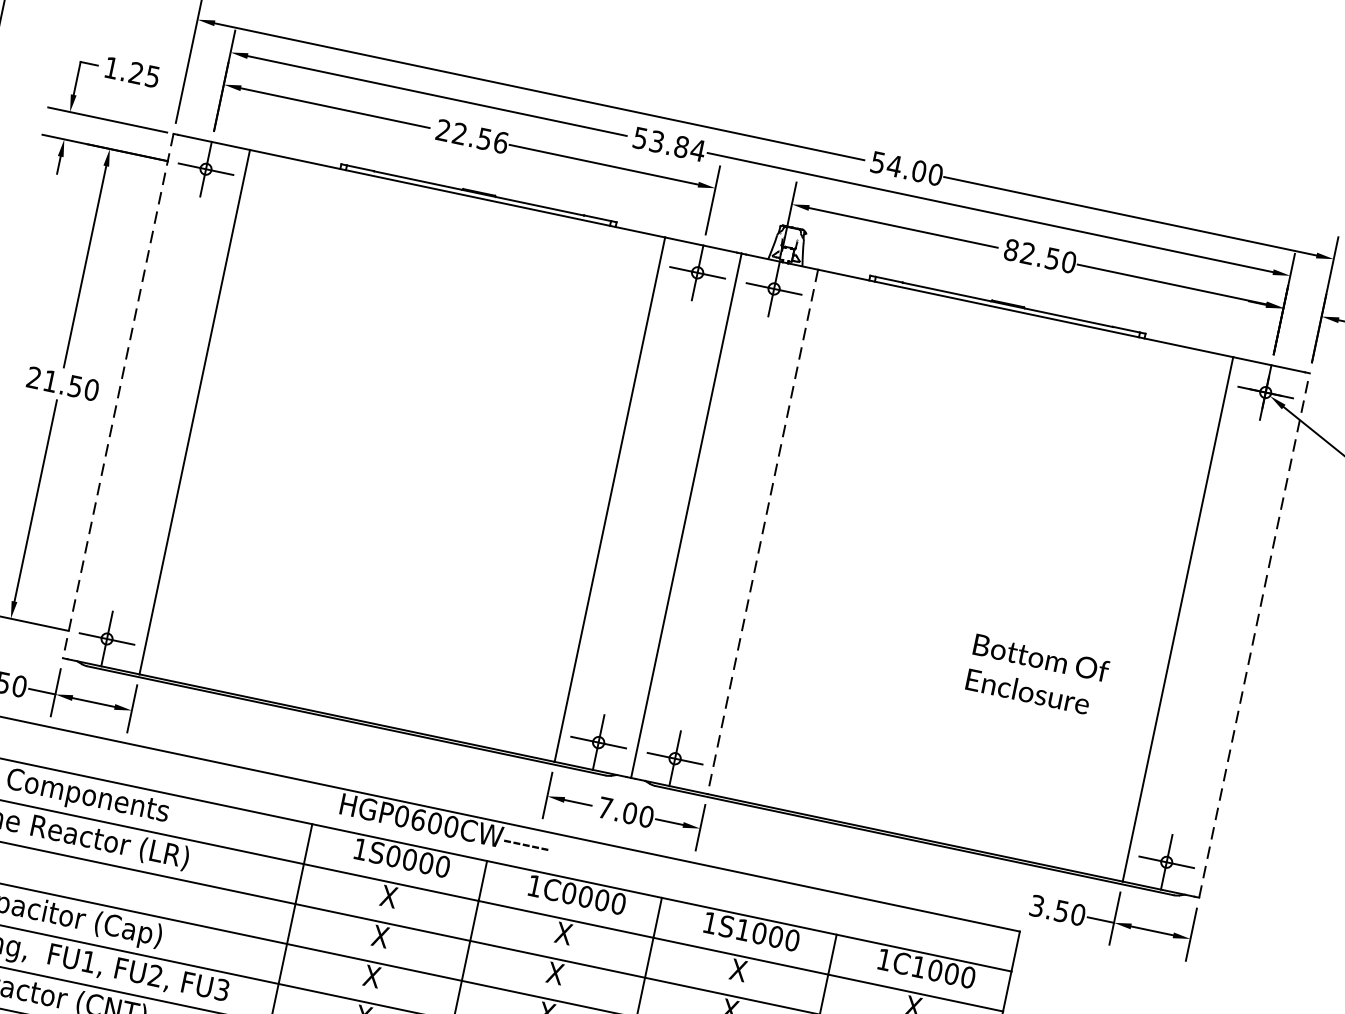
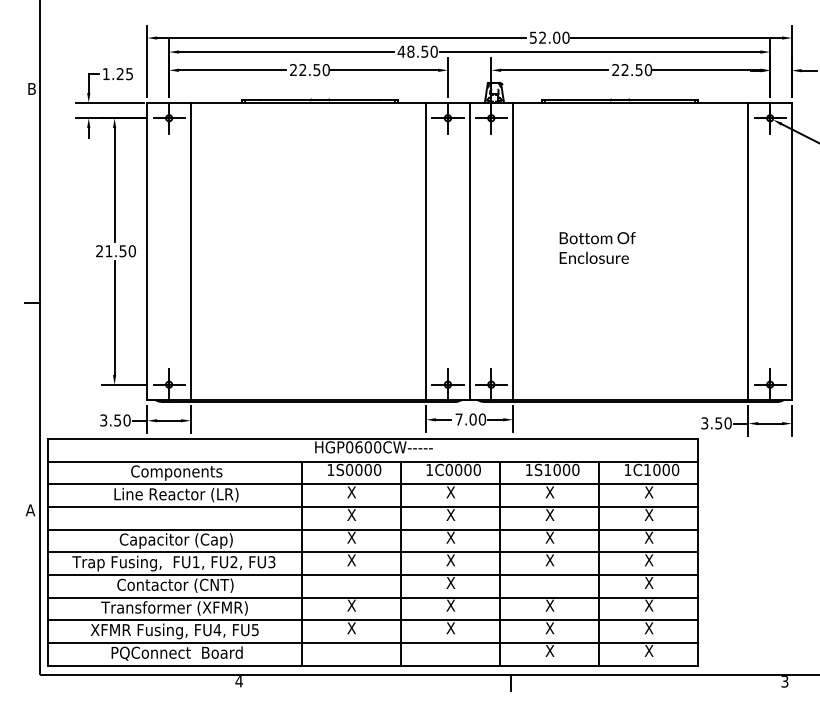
text: (499, 141) -> (325, 69), 22.56 -> 22.50
text: (668, 143) -> (417, 51), 53.84 -> 48.50
text: (894, 165) -> (542, 37), 54.00 -> 52.00
text: (1010, 250) -> (615, 70), 82.50 -> 22.50
line: (118, 396) -> (147, 251), dashed -> solid
line: (763, 532) -> (513, 251), dashed -> solid
line: (1253, 635) -> (791, 251), dashed -> solid
text: (1037, 674) -> (597, 247), moved

